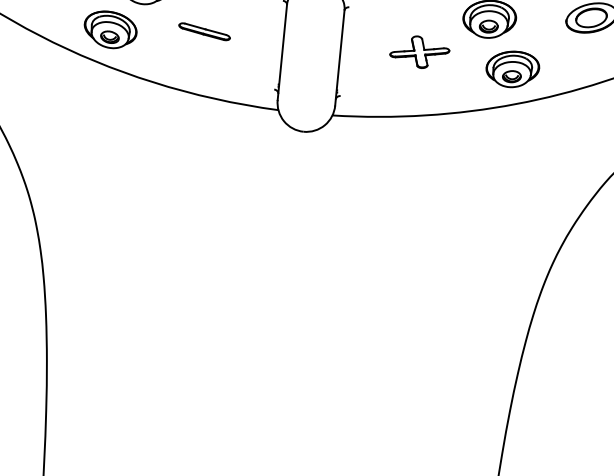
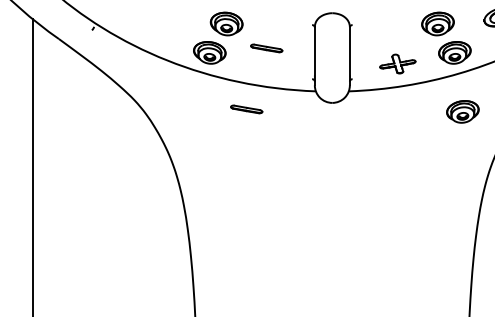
part: (419, 51) -> (397, 63), moved
part: (161, 128) -> (246, 109), added
part: (515, 166) -> (462, 111), added

